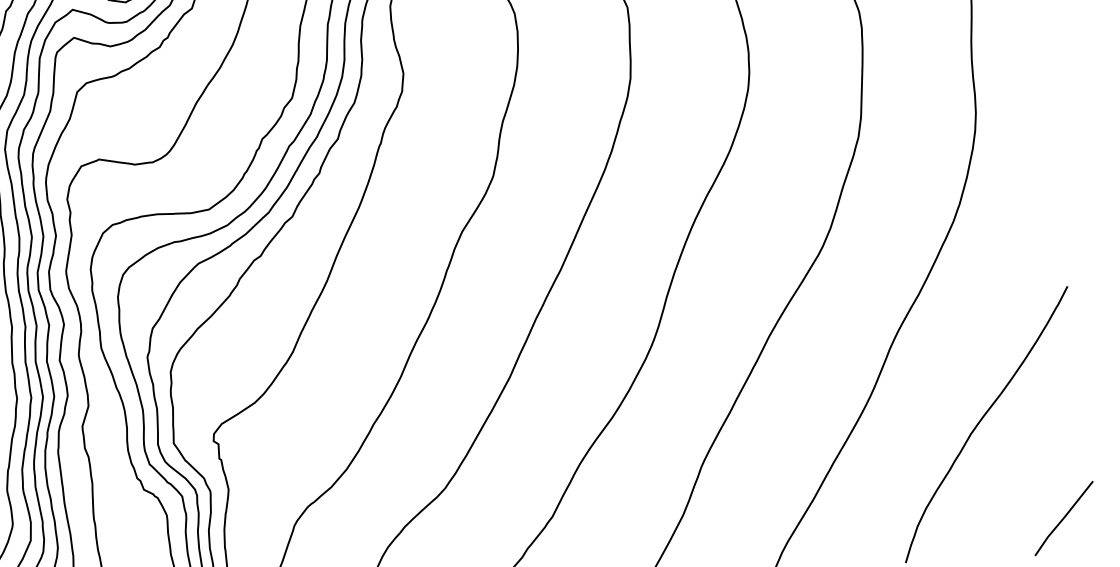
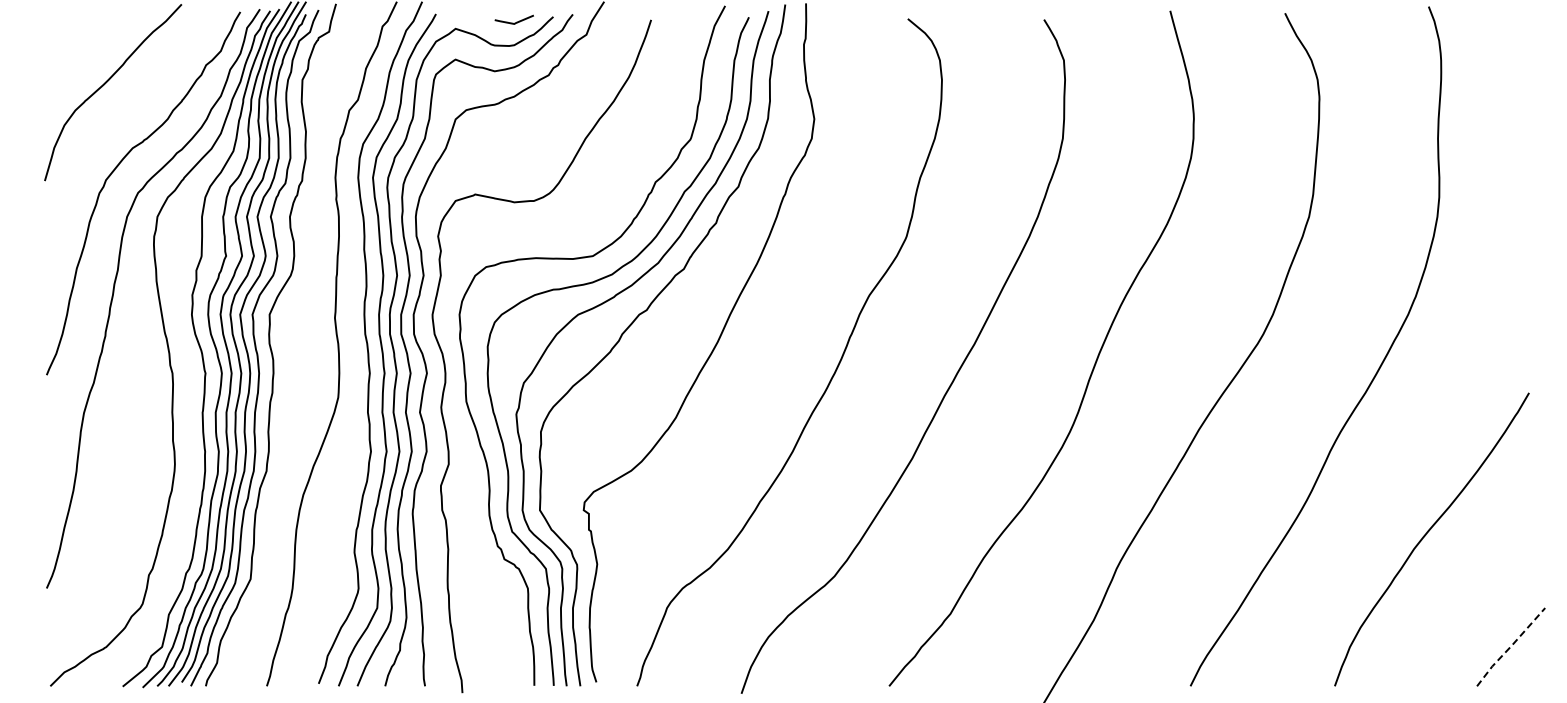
line: (1063, 518) -> (1510, 647), solid -> dashed

